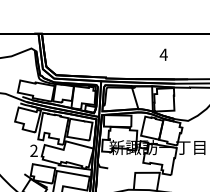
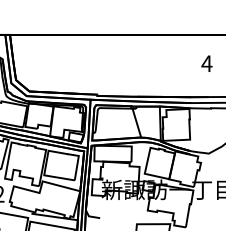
text: (163, 54) -> (206, 63), moved

